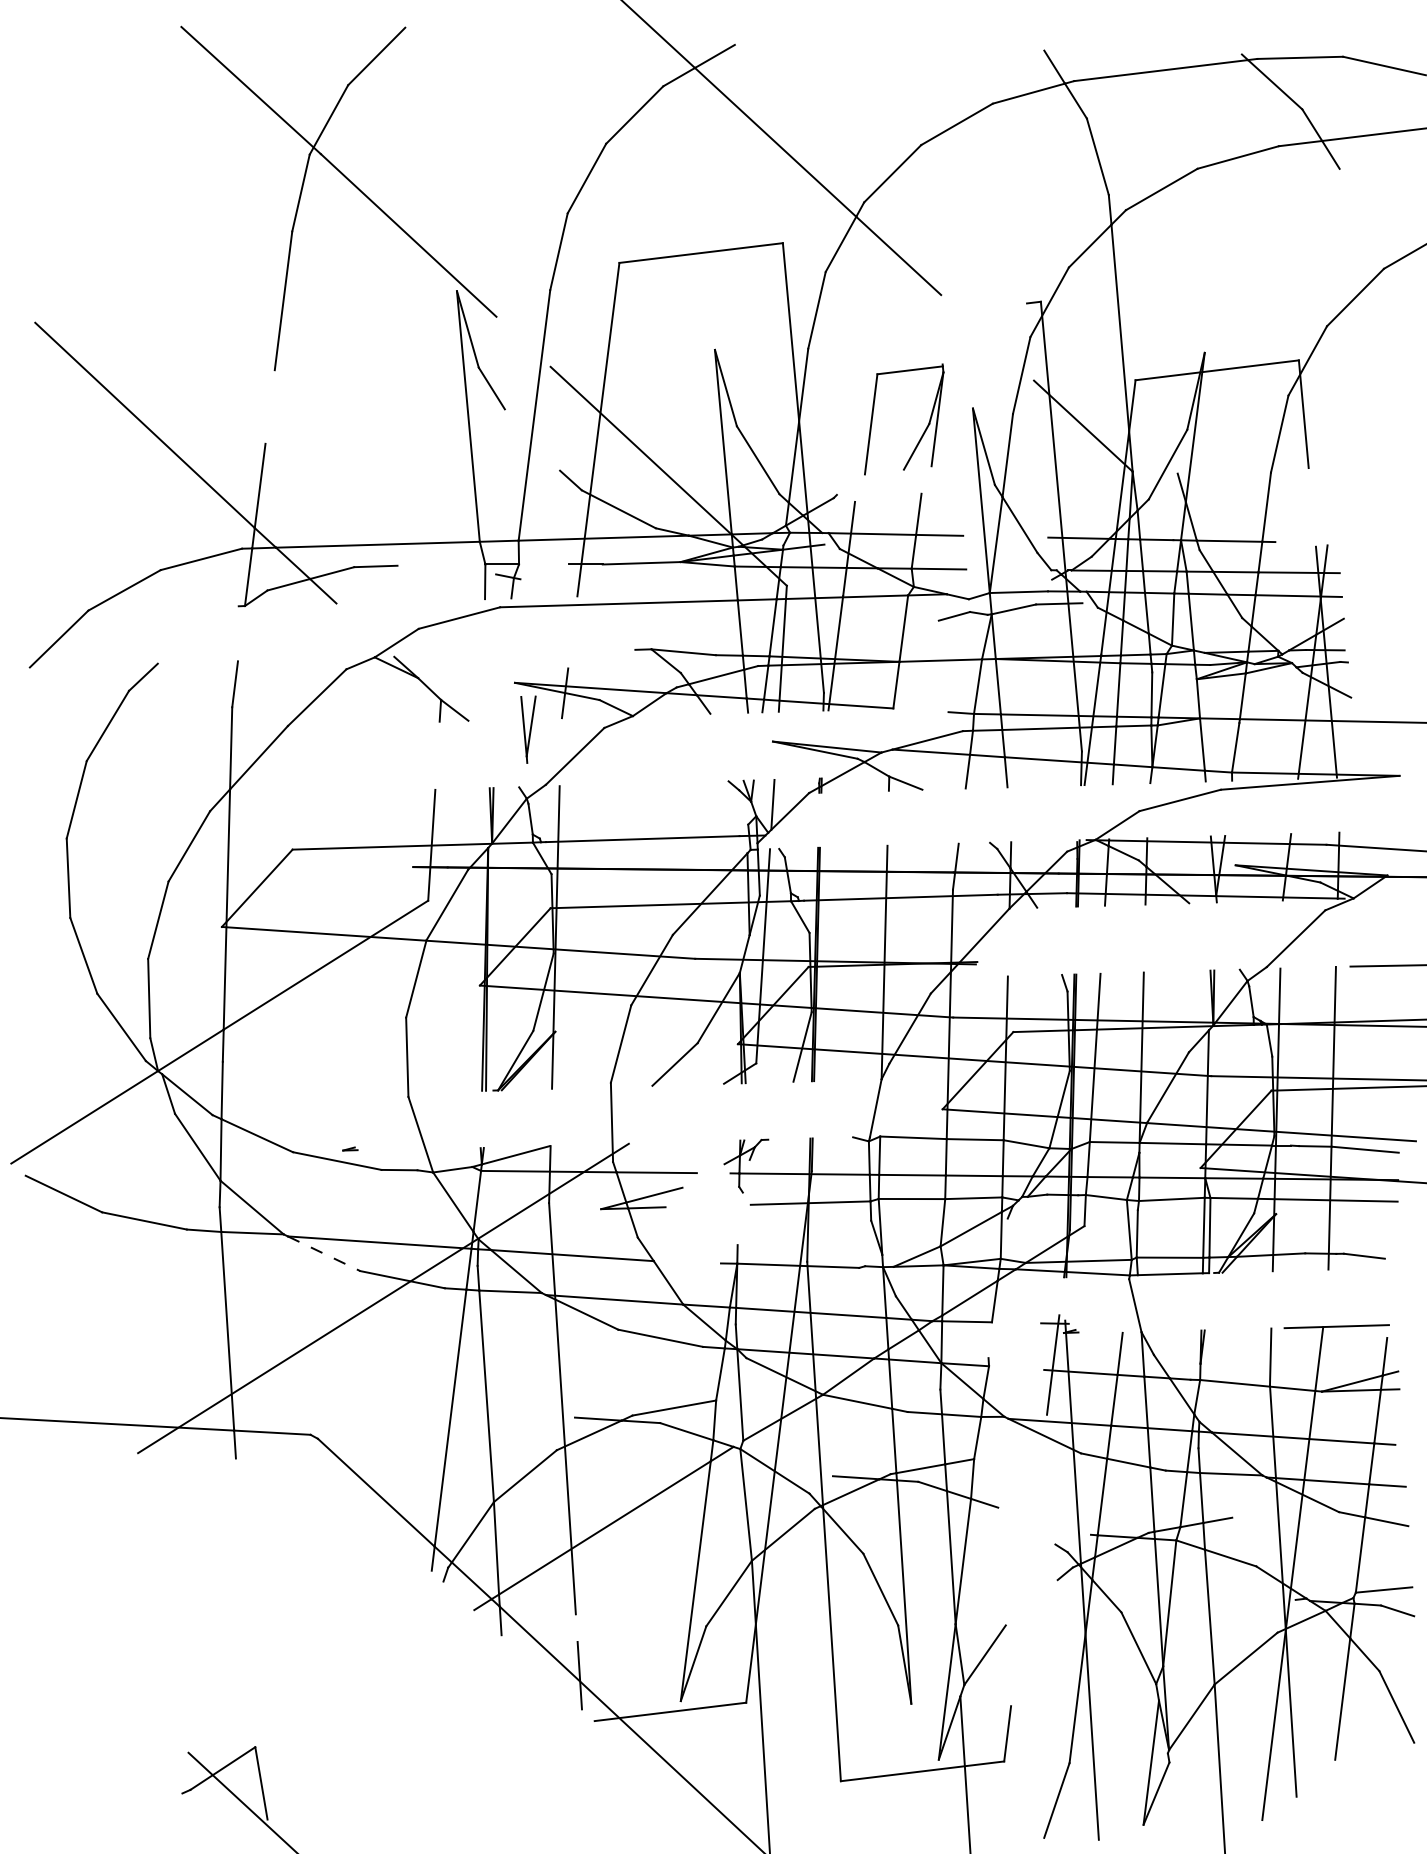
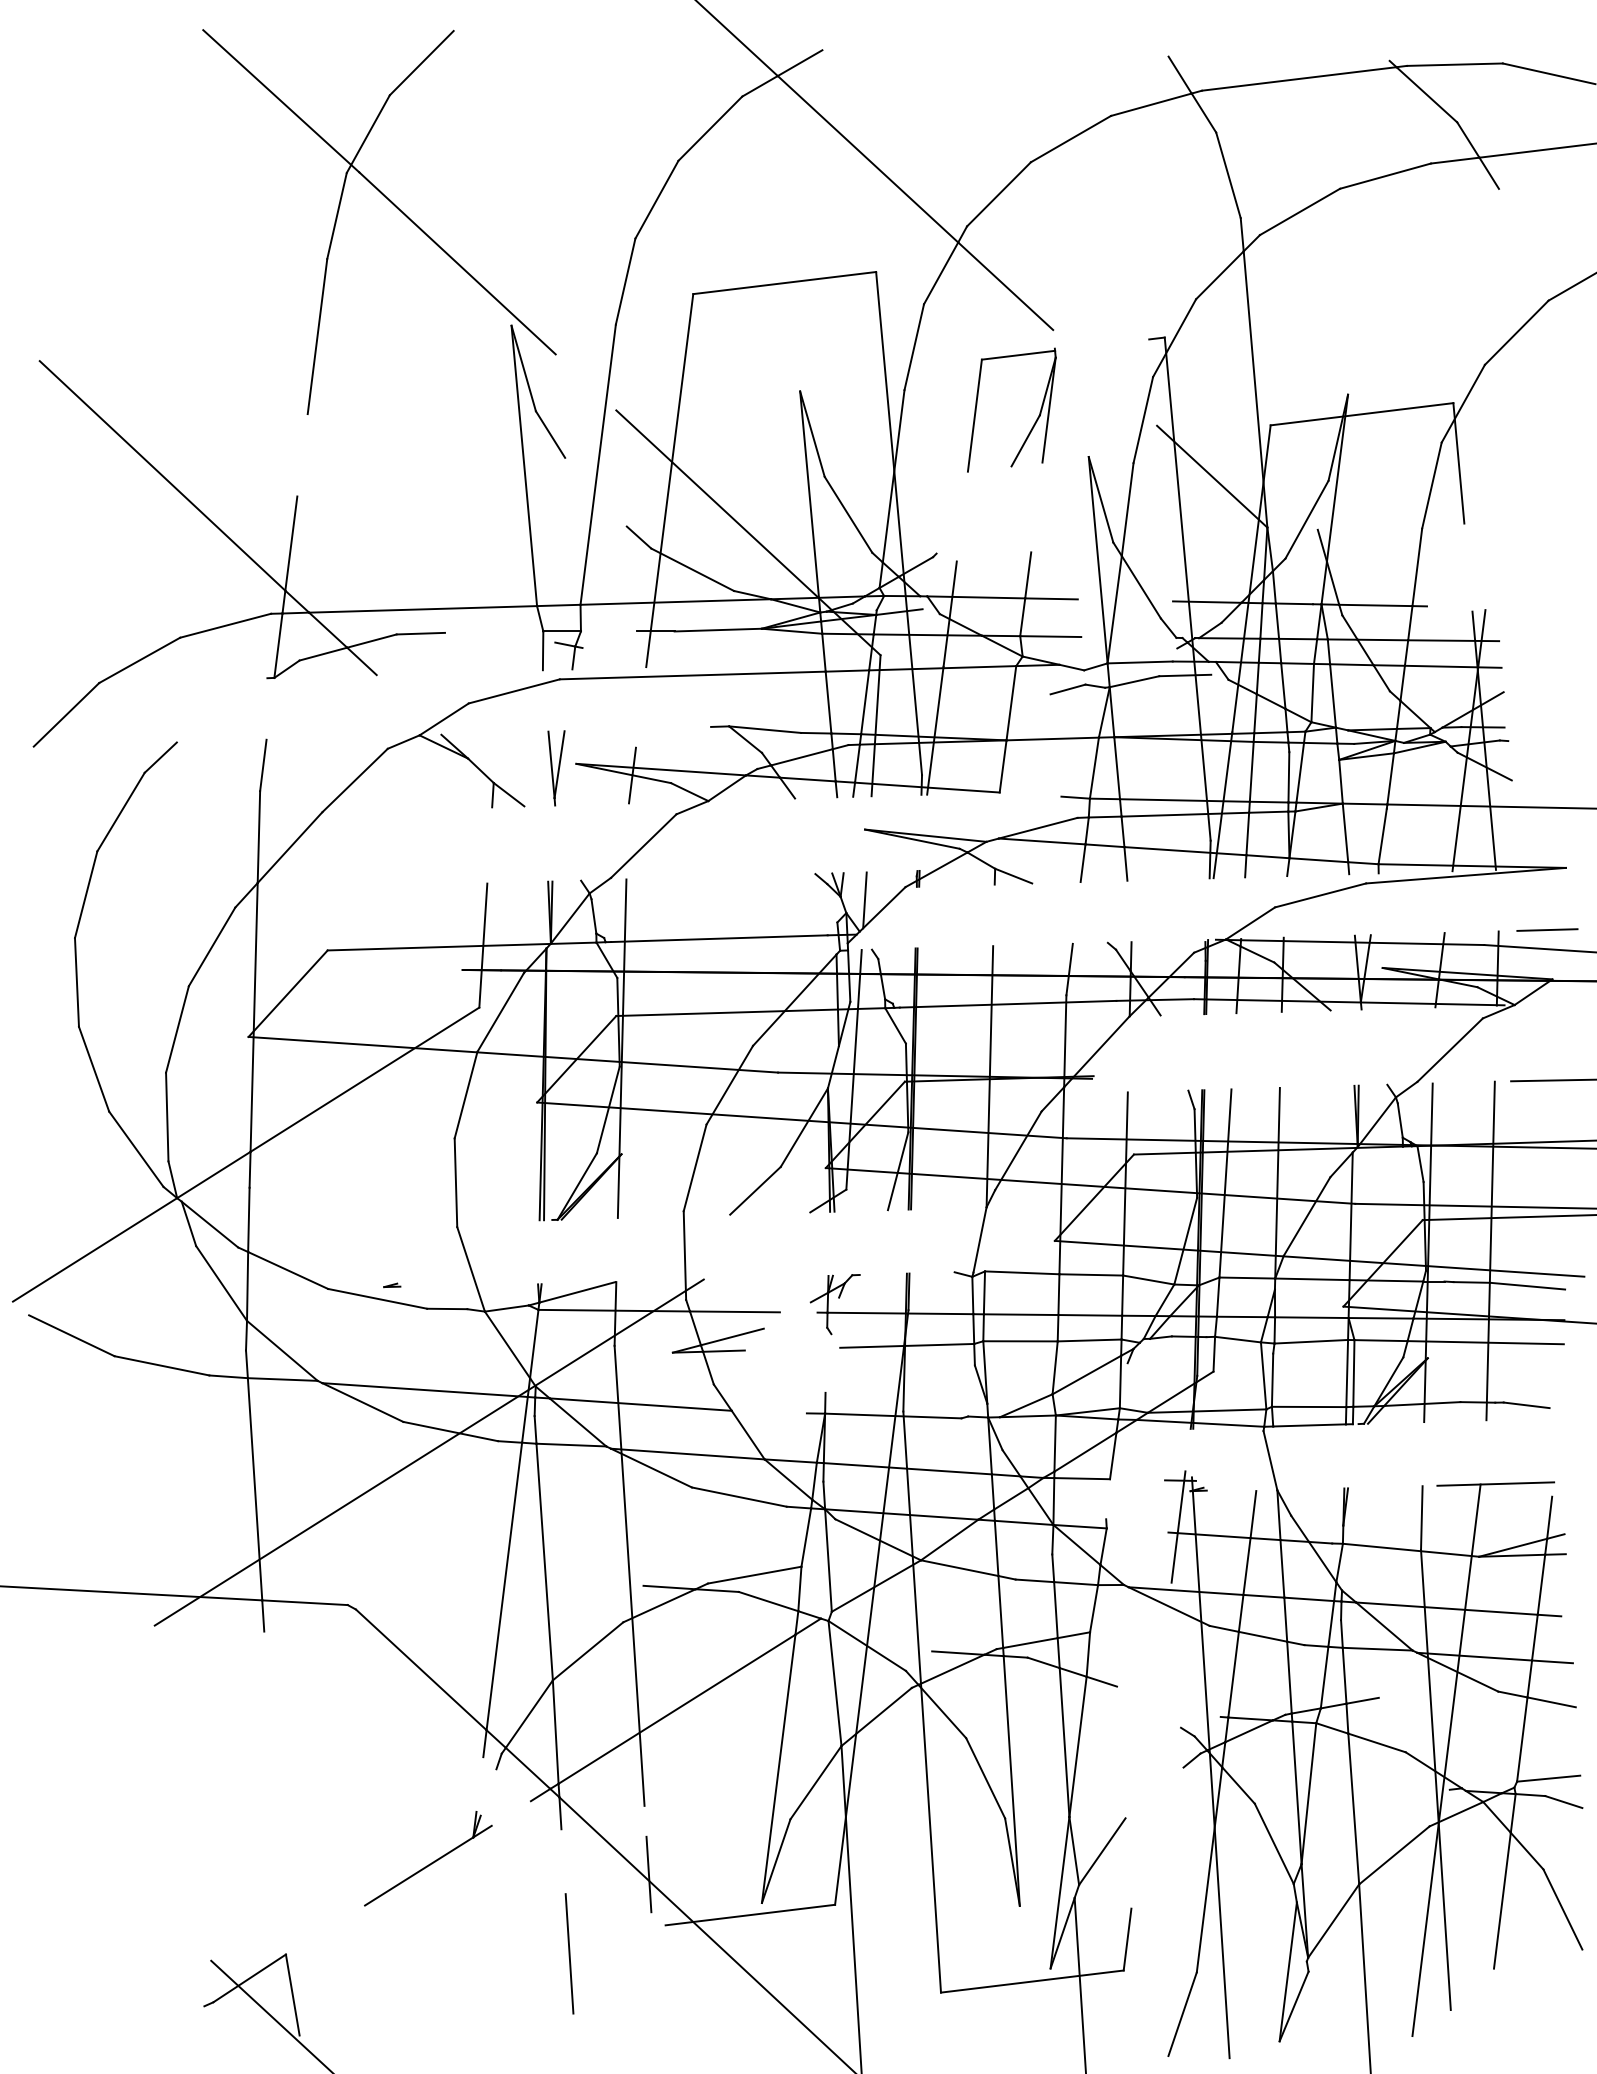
part: (925, 428) -> (1035, 420), moved
part: (528, 729) -> (556, 768), moved
line: (1383, 830) -> (1547, 929), added
line: (323, 1253) -> (362, 1402), dashed -> solid
part: (382, 1661) -> (428, 1858), added
line: (508, 1746) -> (569, 1953), added

